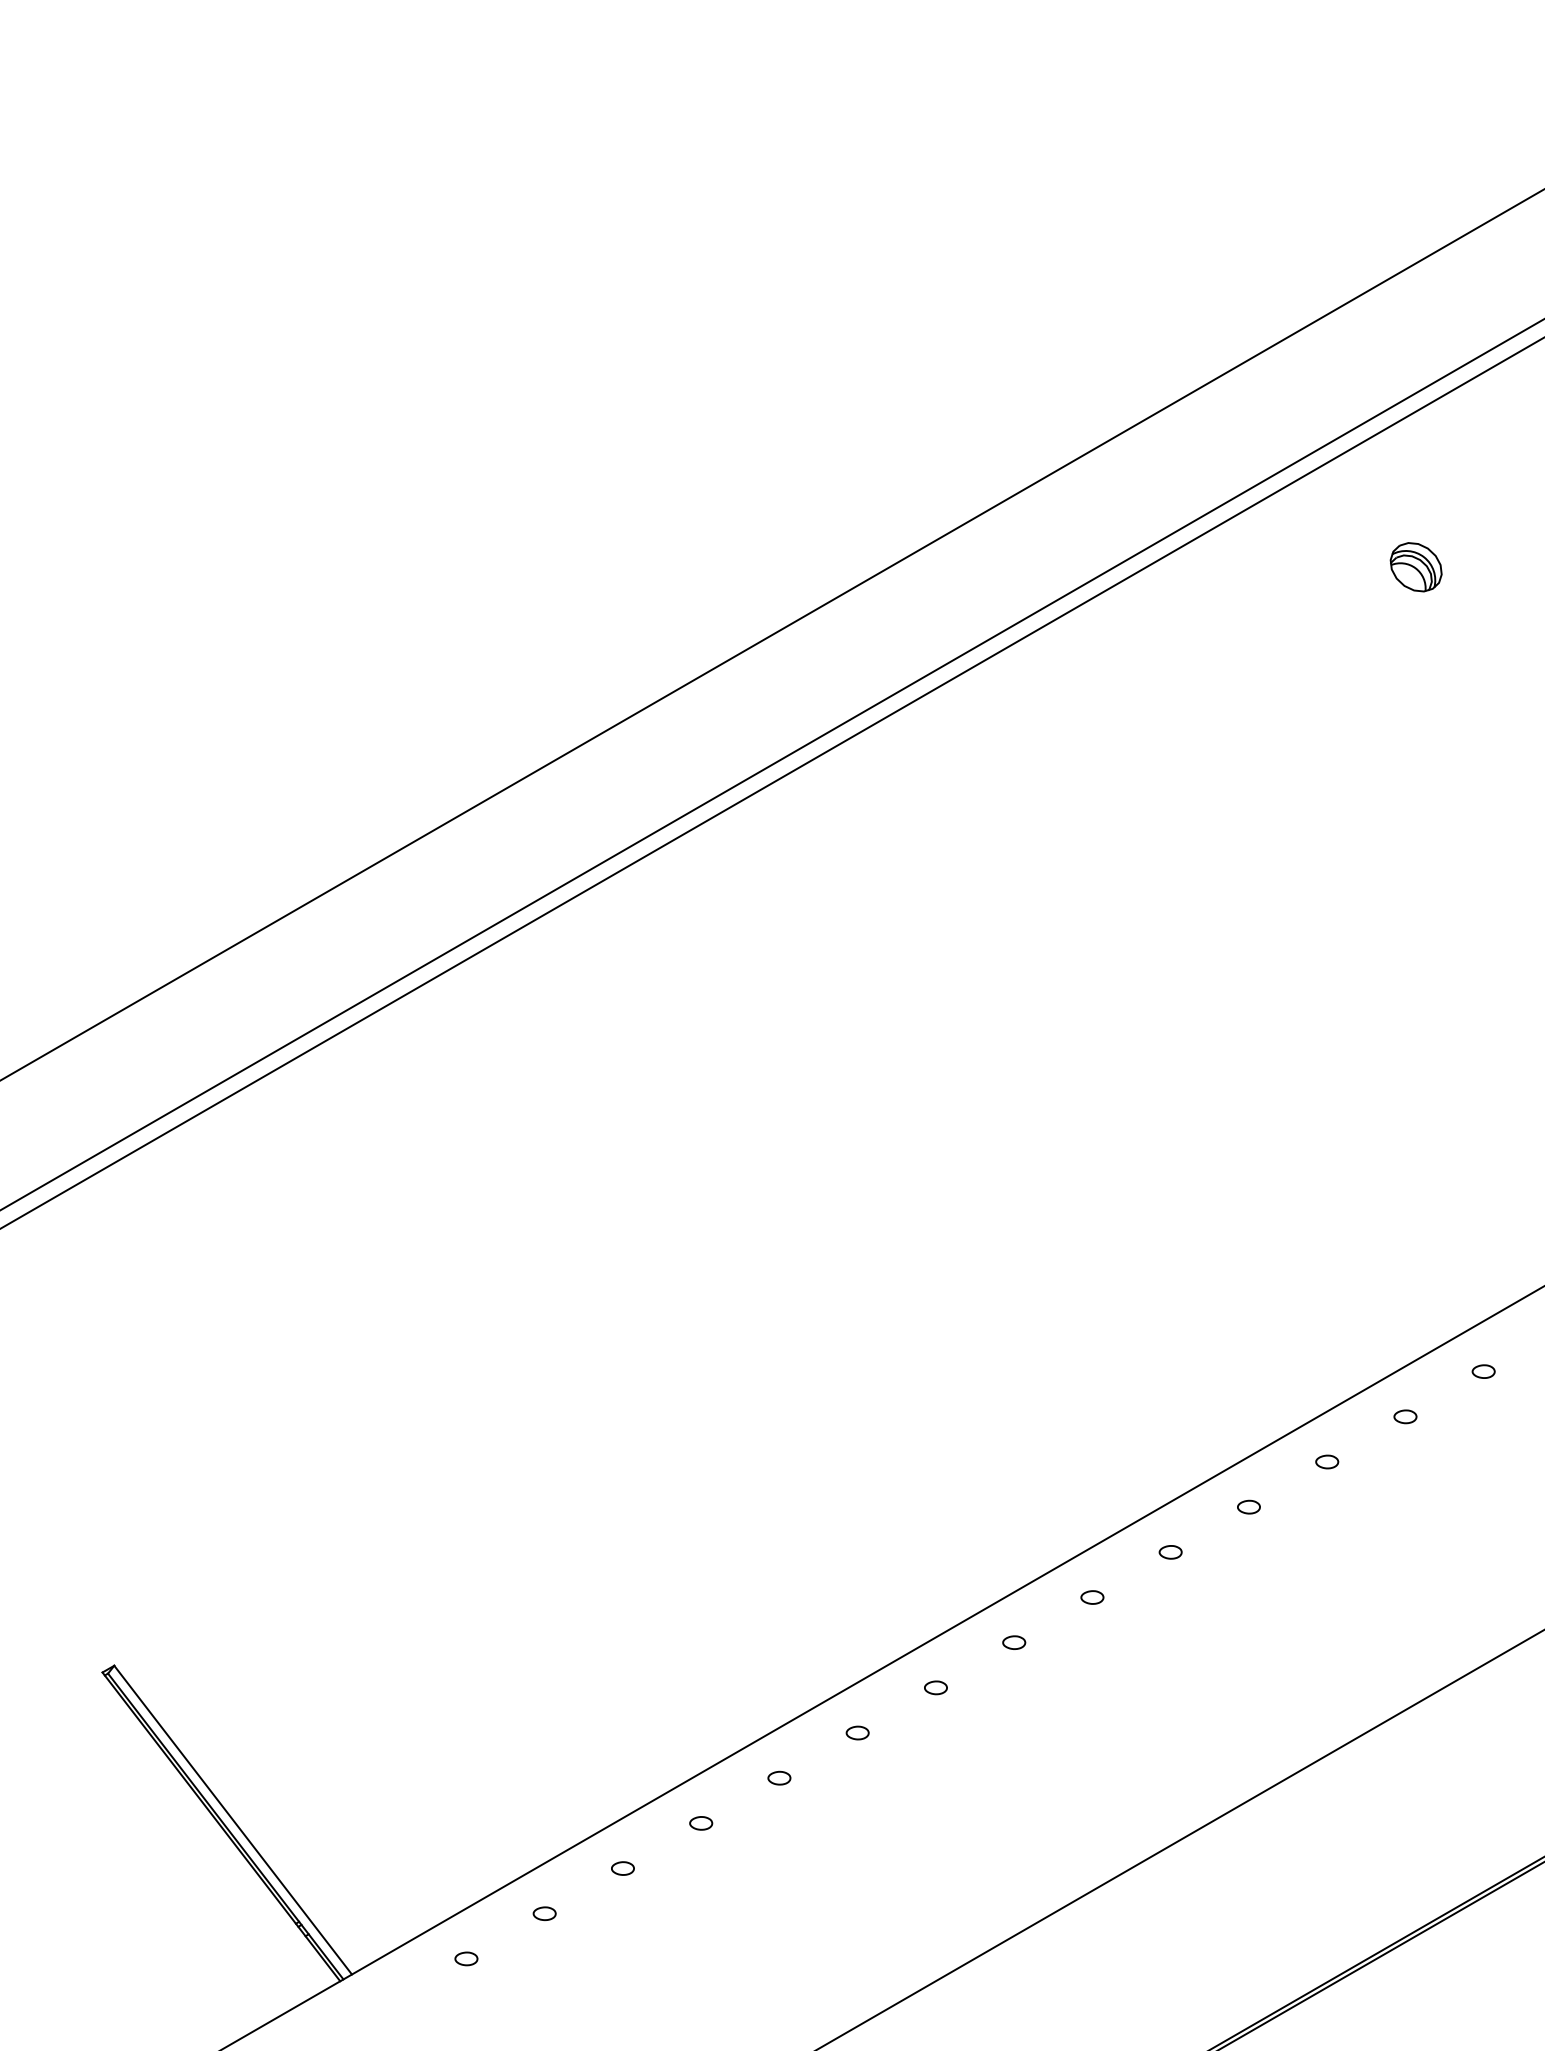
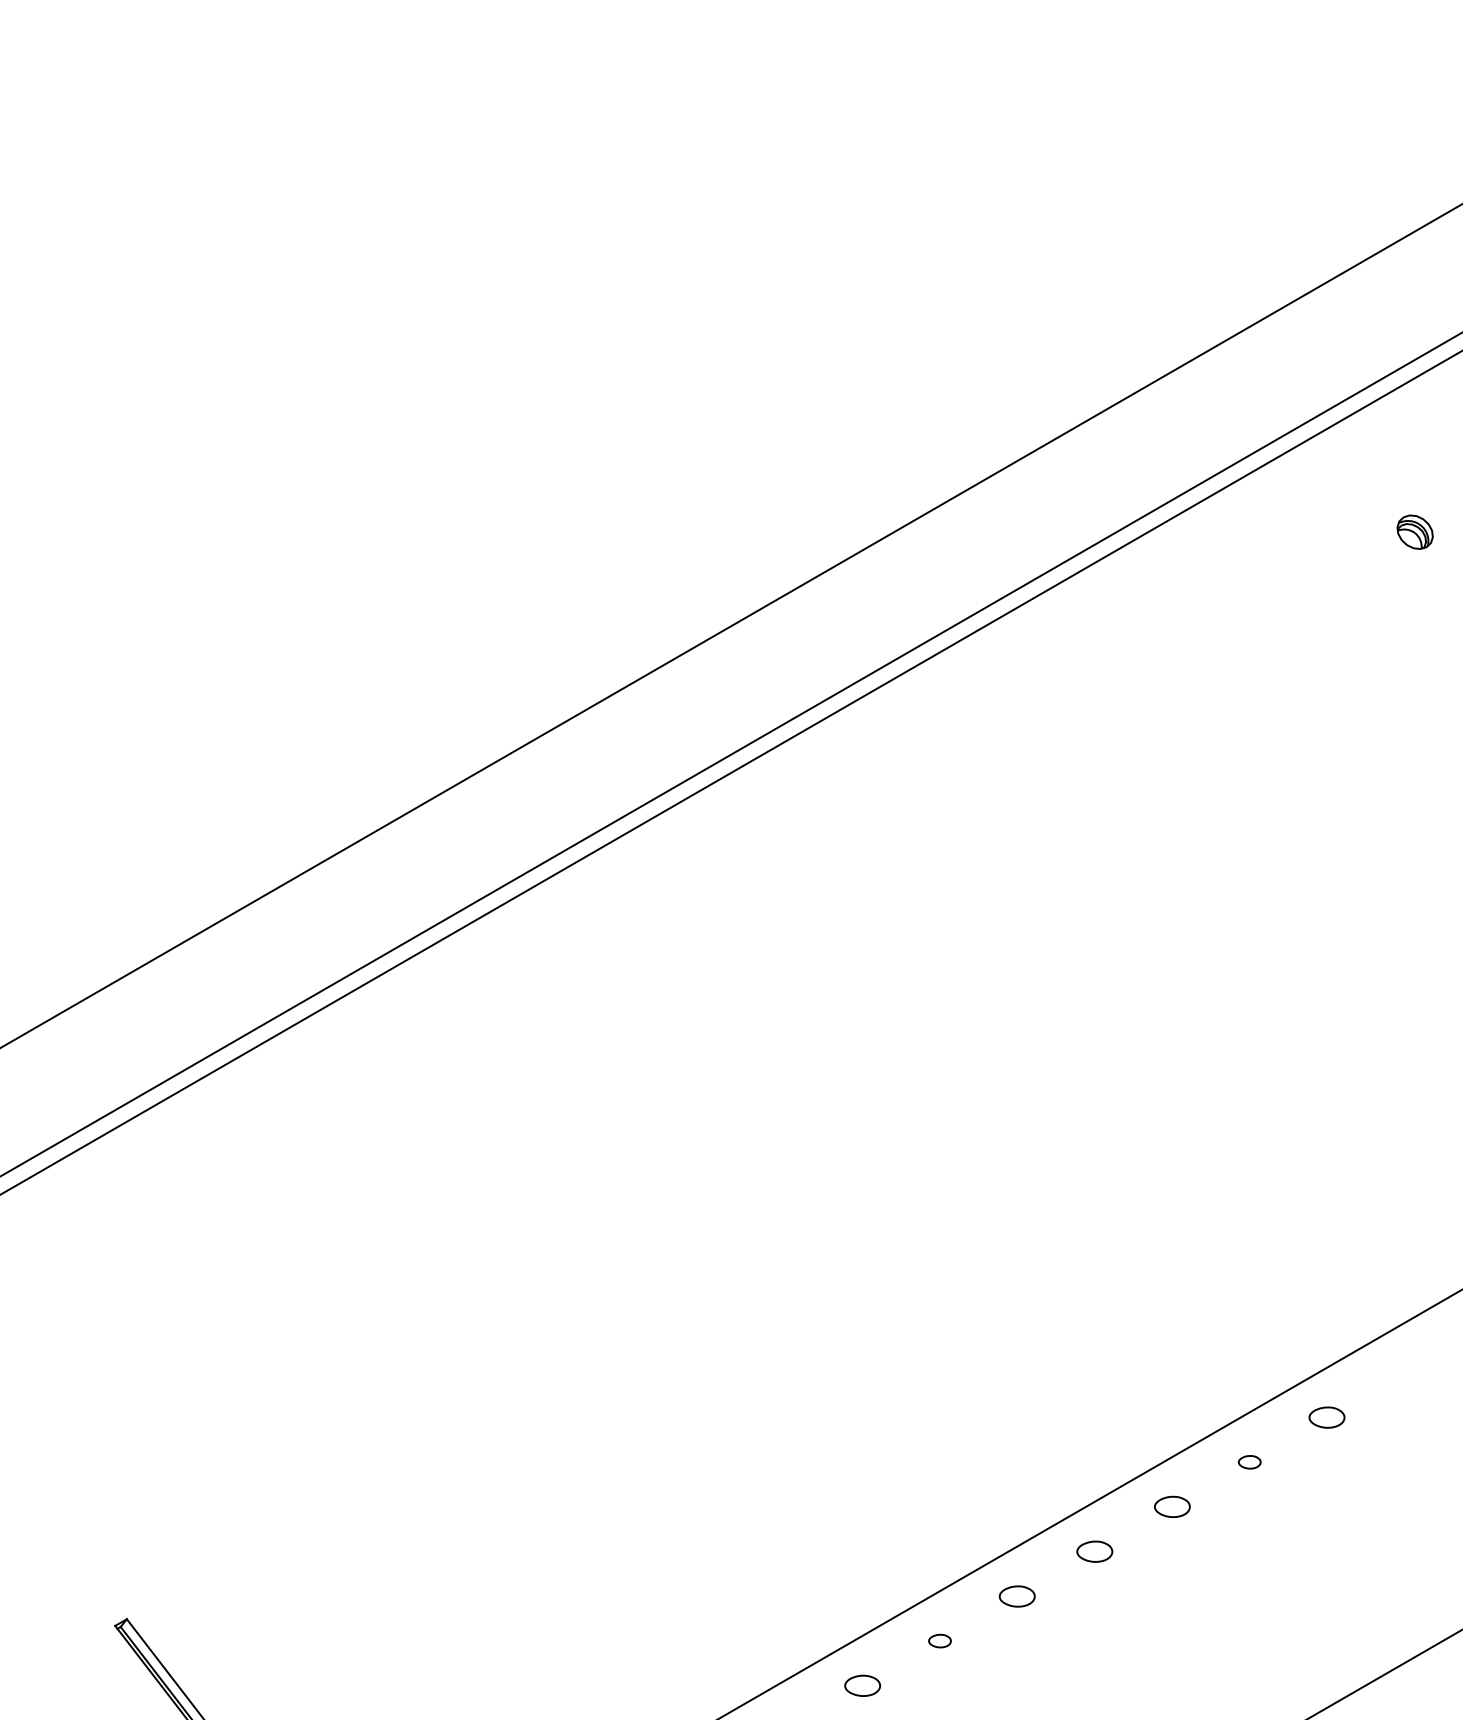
part: (1415, 567) -> (1414, 532), size x0.7
part: (1405, 1416) -> (1404, 1372), removed
part: (1327, 1461) -> (1327, 1417), size x1.6
part: (1170, 1552) -> (1172, 1507), size x1.6
part: (1092, 1597) -> (1094, 1551), size x1.6
part: (1014, 1642) -> (1017, 1596), size x1.6
part: (857, 1732) -> (862, 1685), size x1.6

